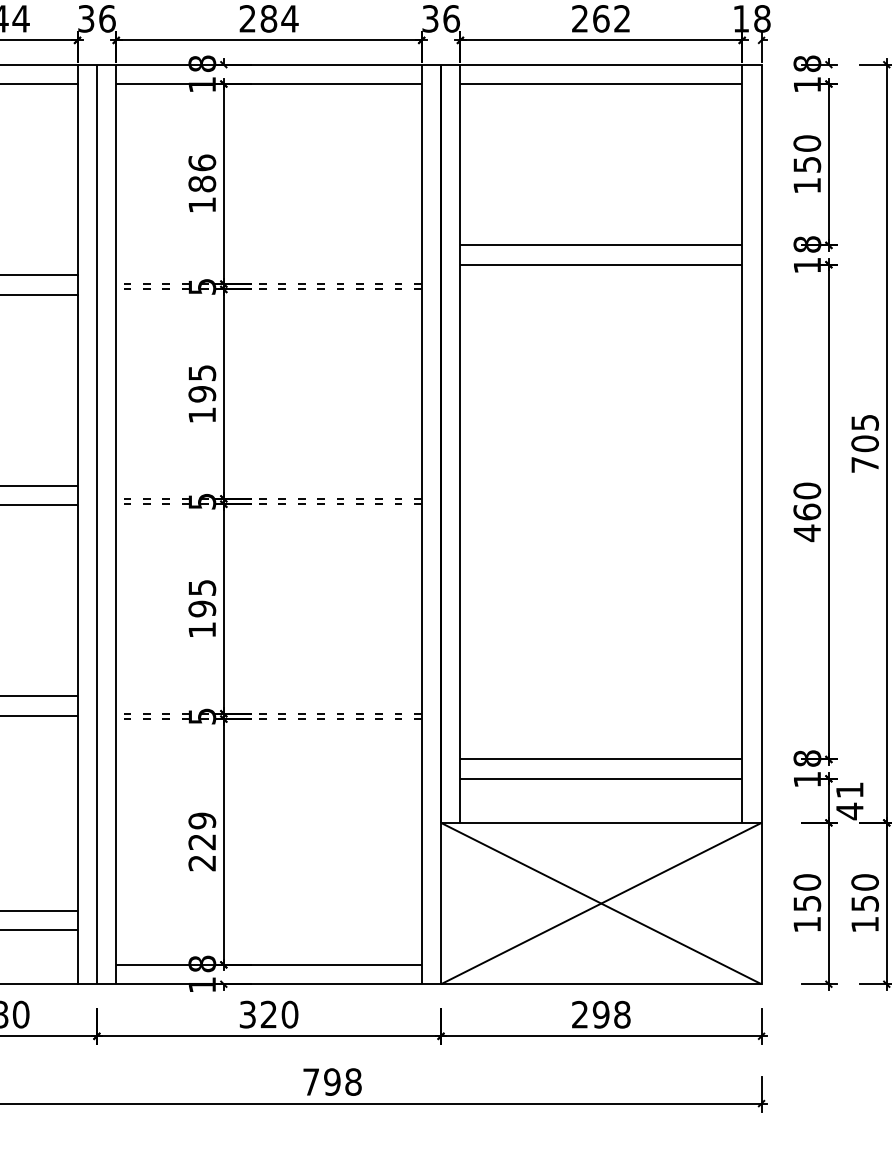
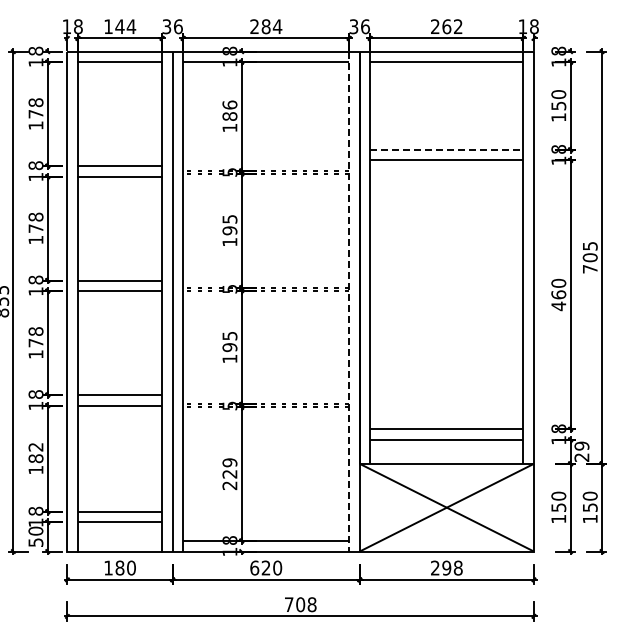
line: (600, 244) -> (446, 149), solid -> dashed
line: (422, 524) -> (349, 301), solid -> dashed
text: (849, 800) -> (581, 451), 41 -> 29
text: (247, 1013) -> (254, 567), 320 -> 620
text: (332, 1081) -> (300, 604), 798 -> 708

